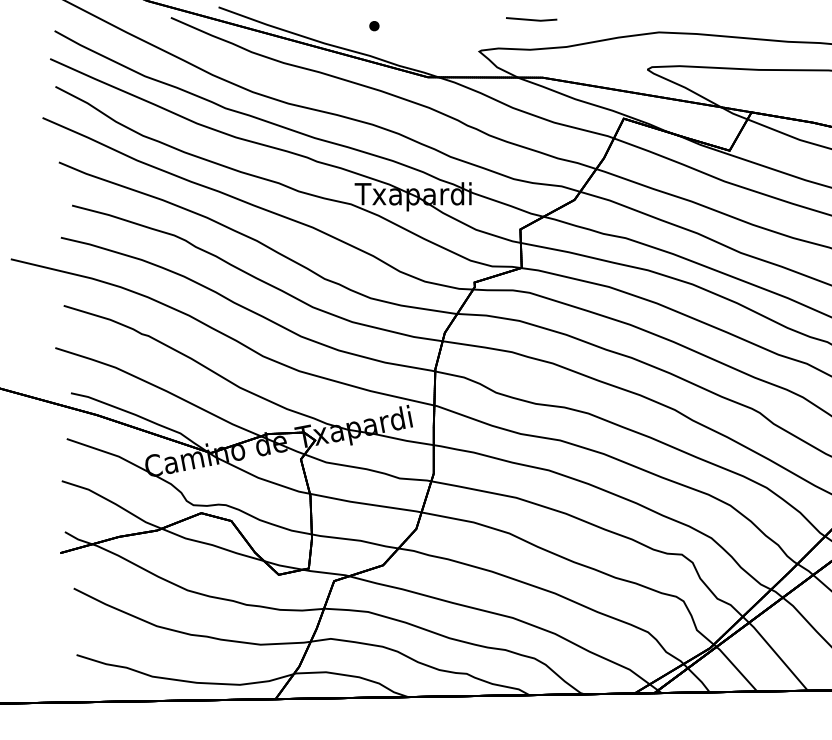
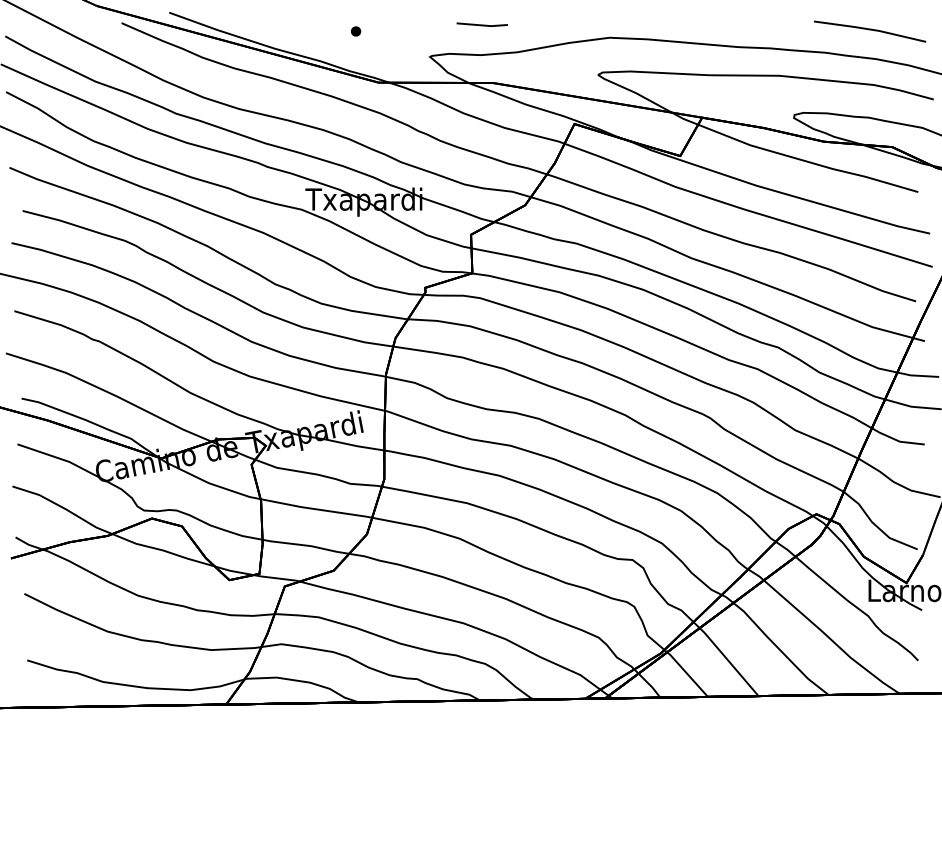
part: (374, 26) -> (356, 31), moved

